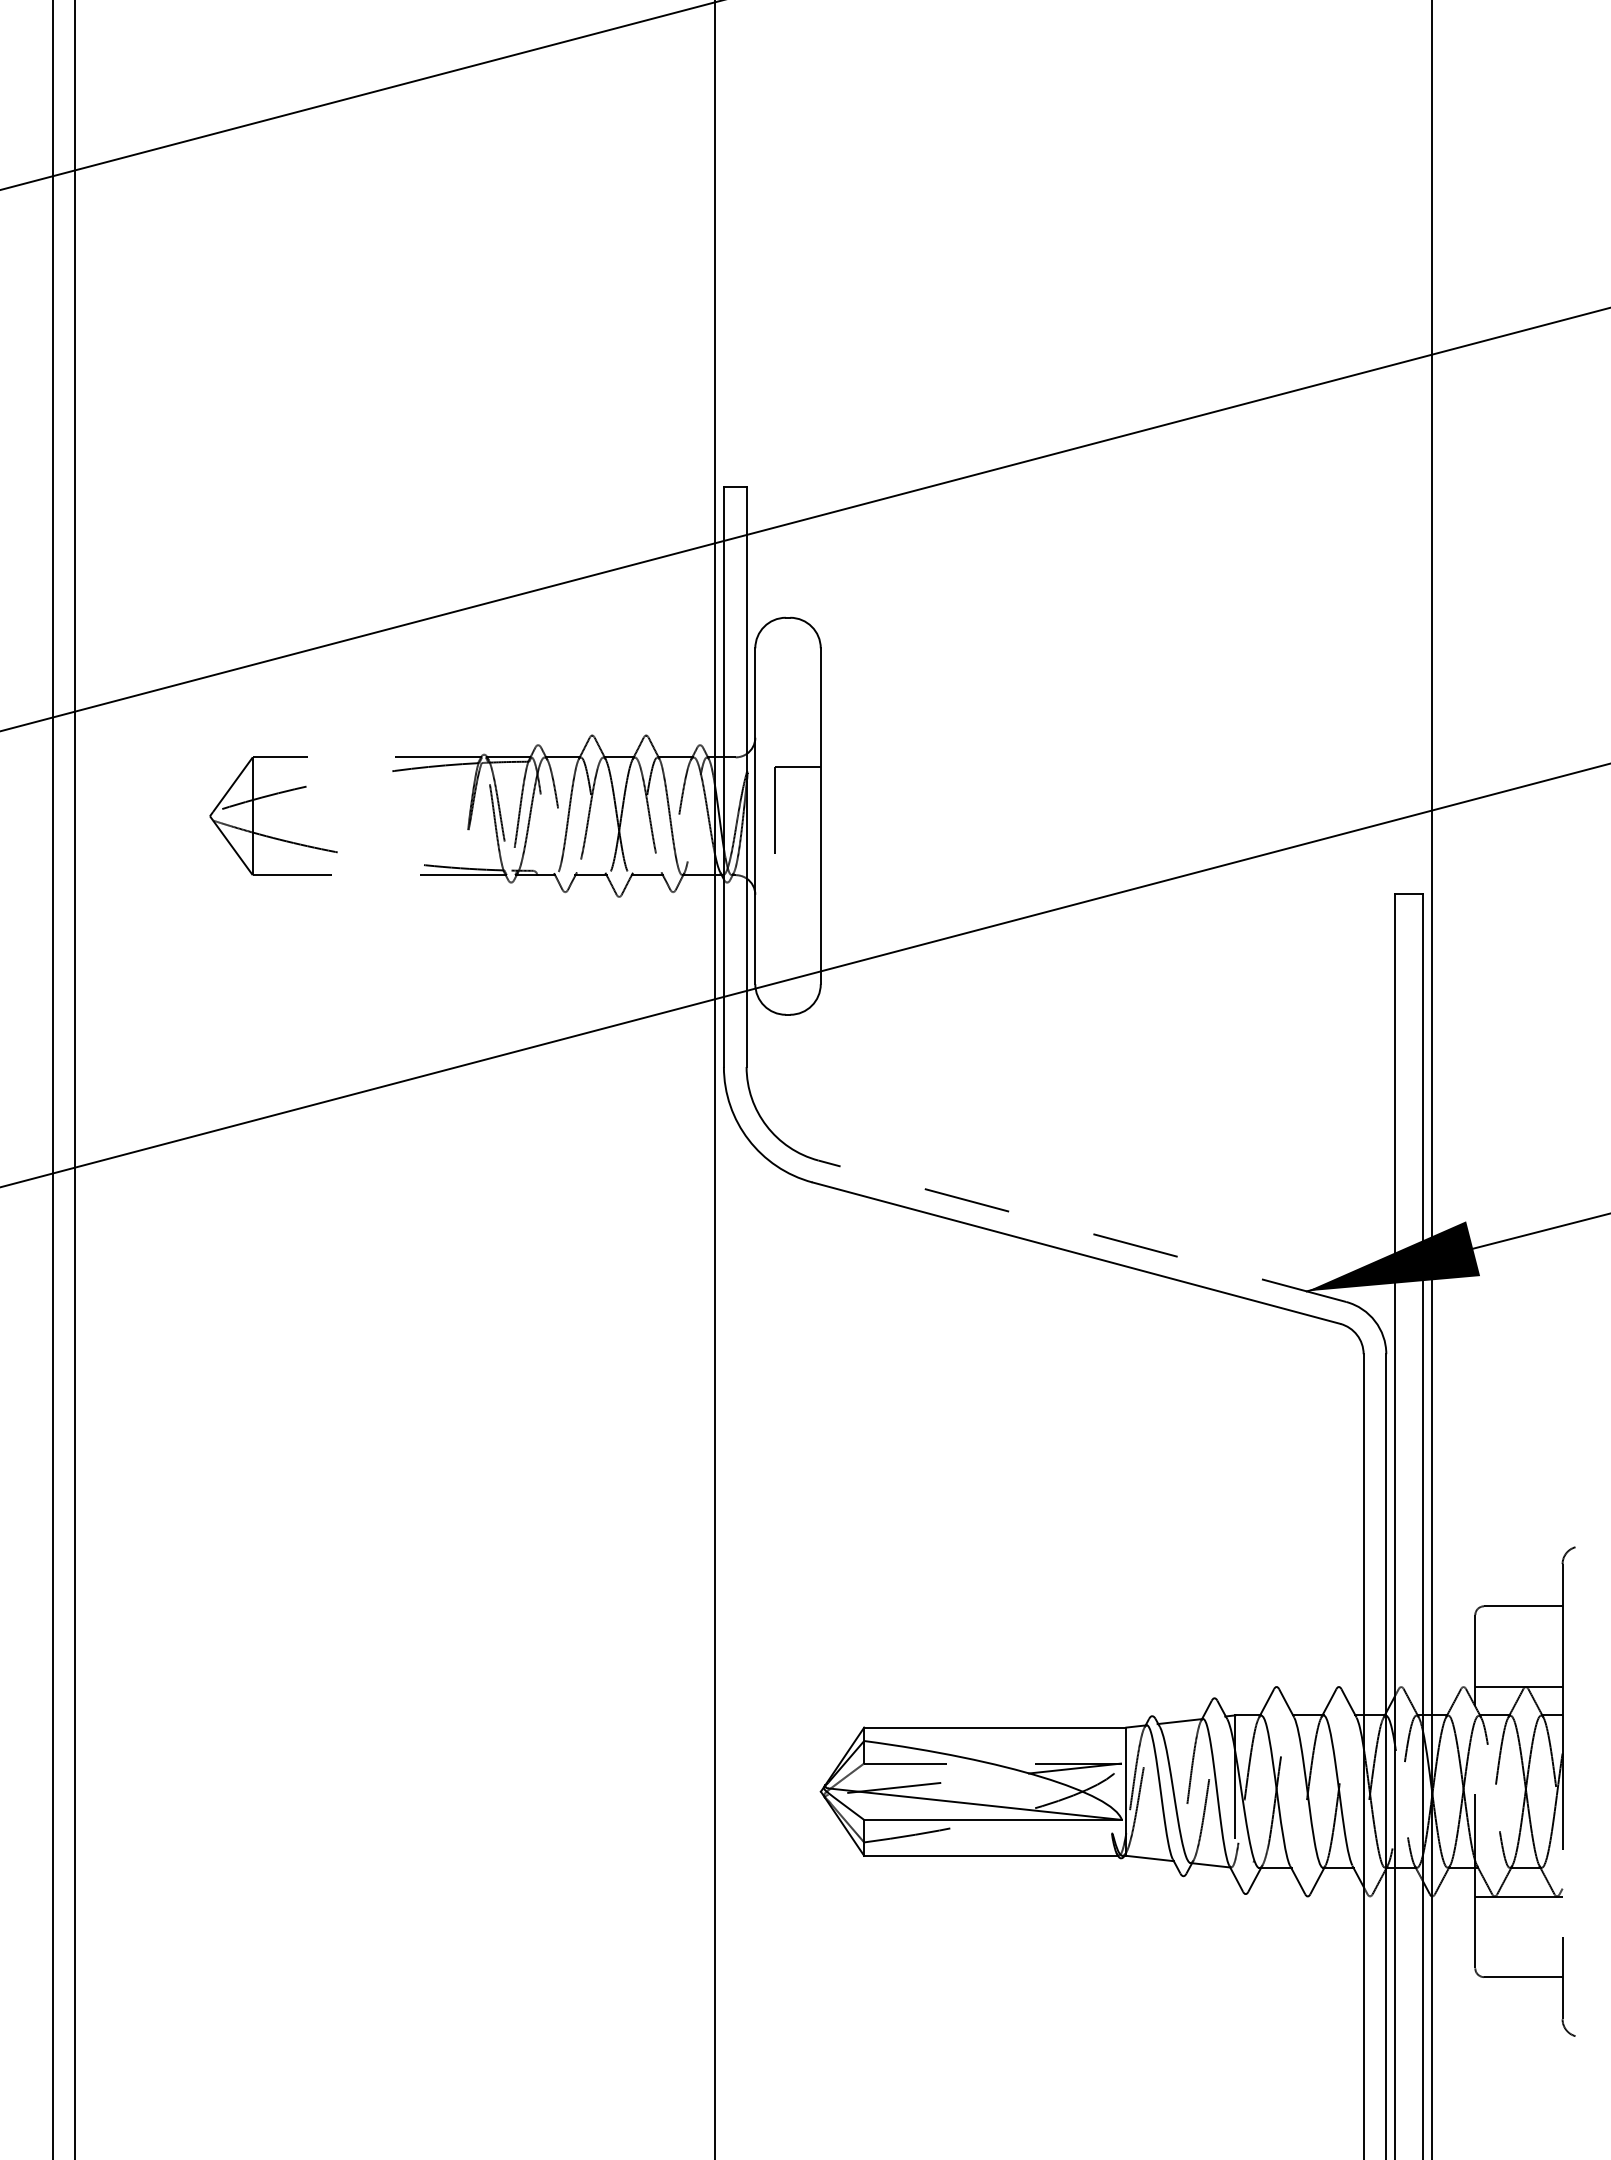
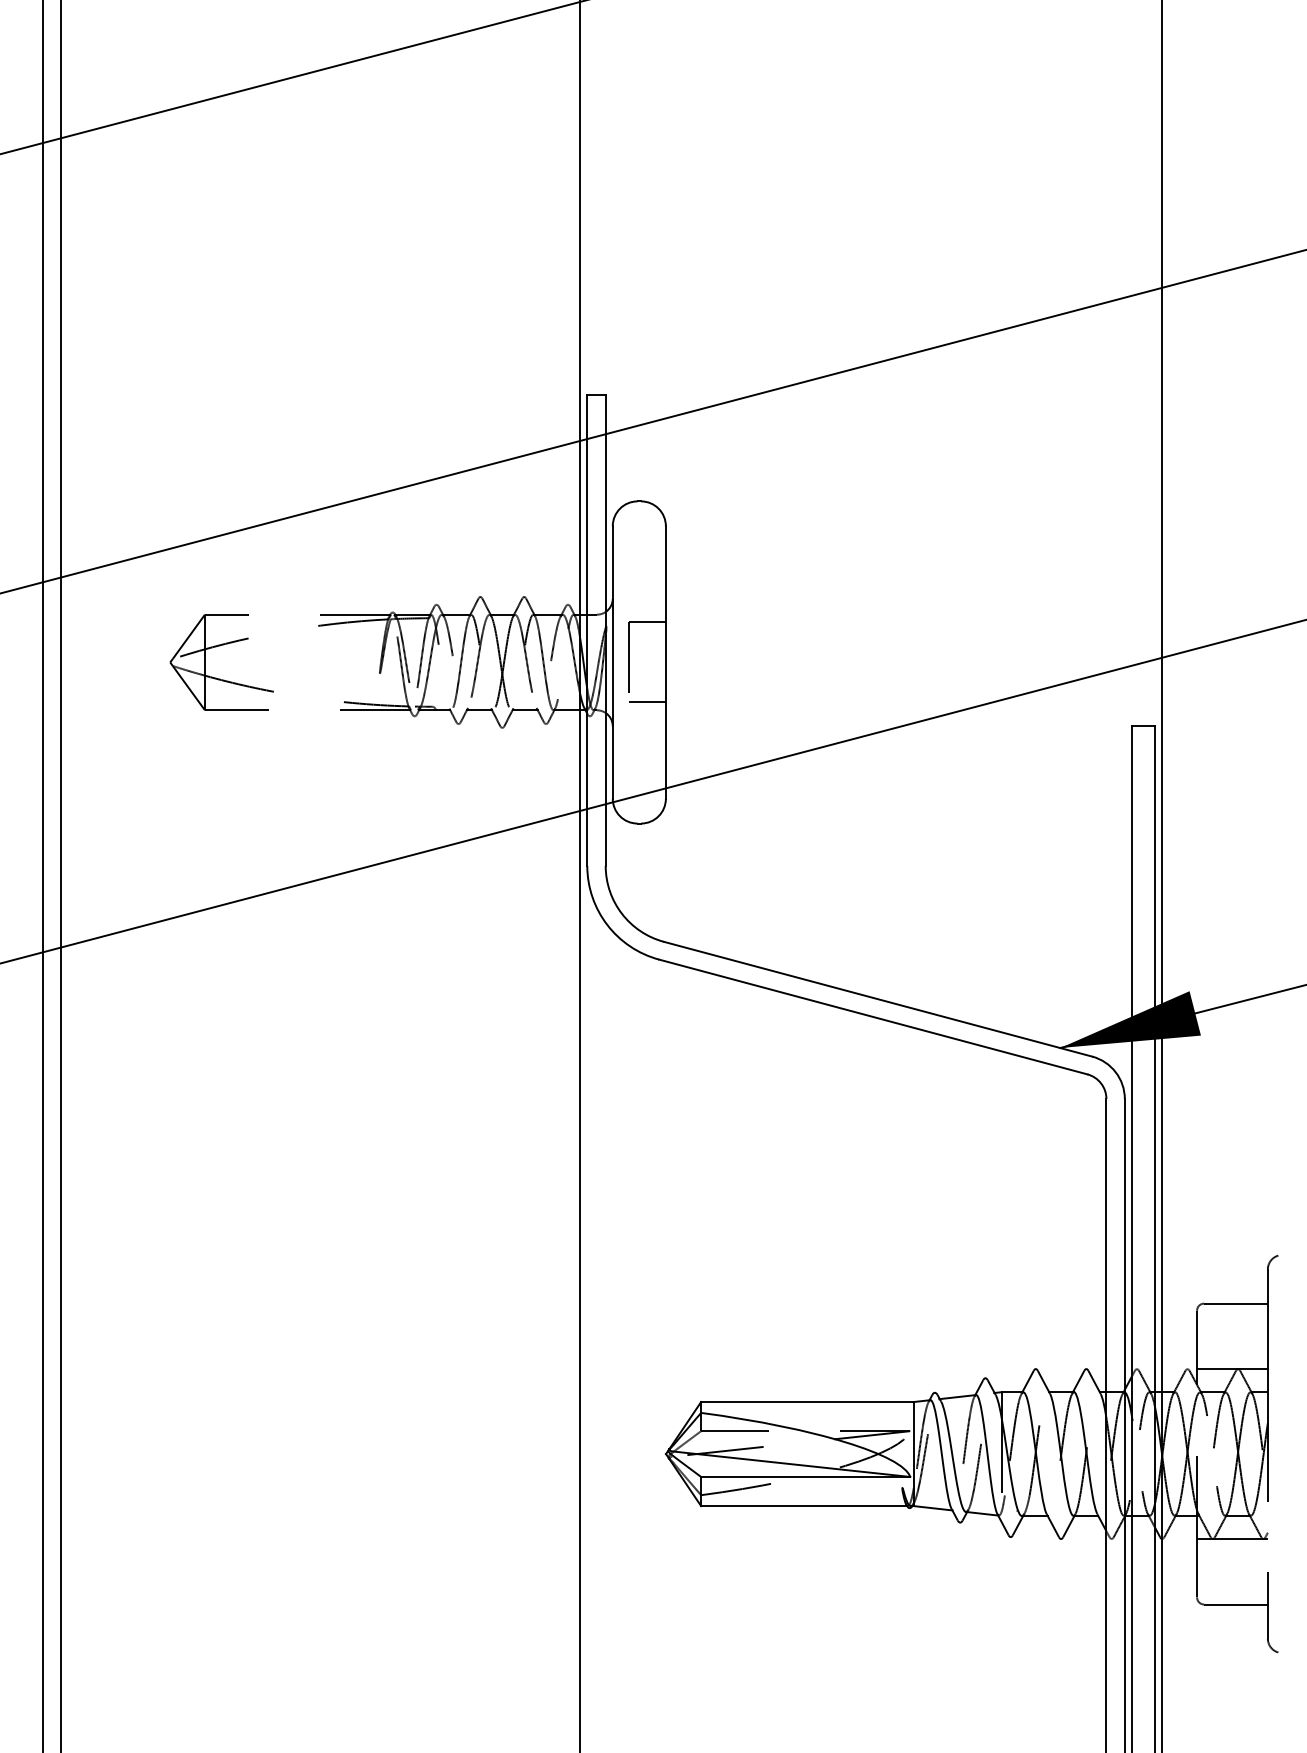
line: (797, 865) -> (647, 702), added
line: (1081, 1231) -> (877, 999), dashed -> solid

